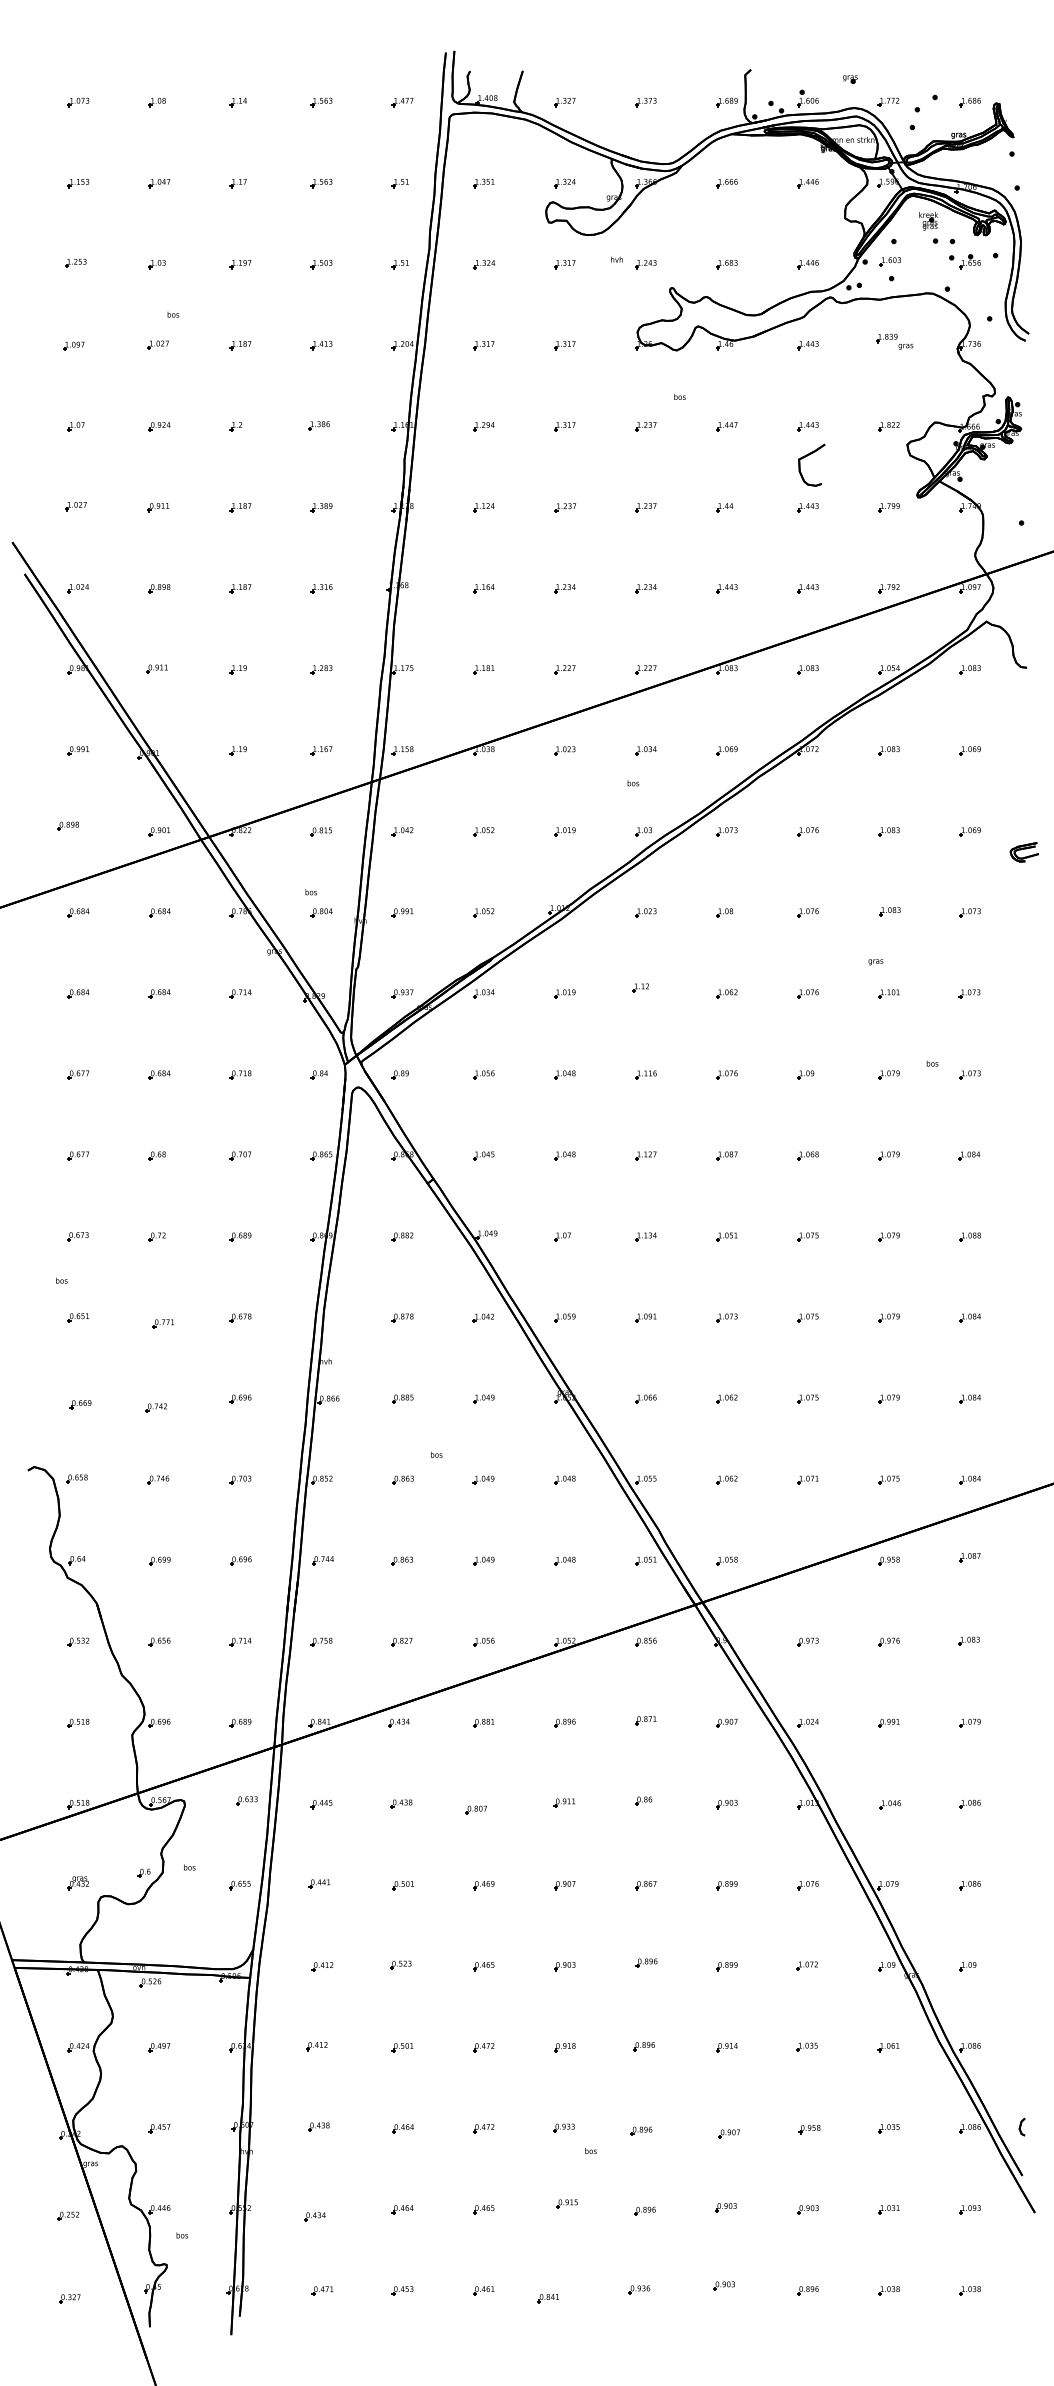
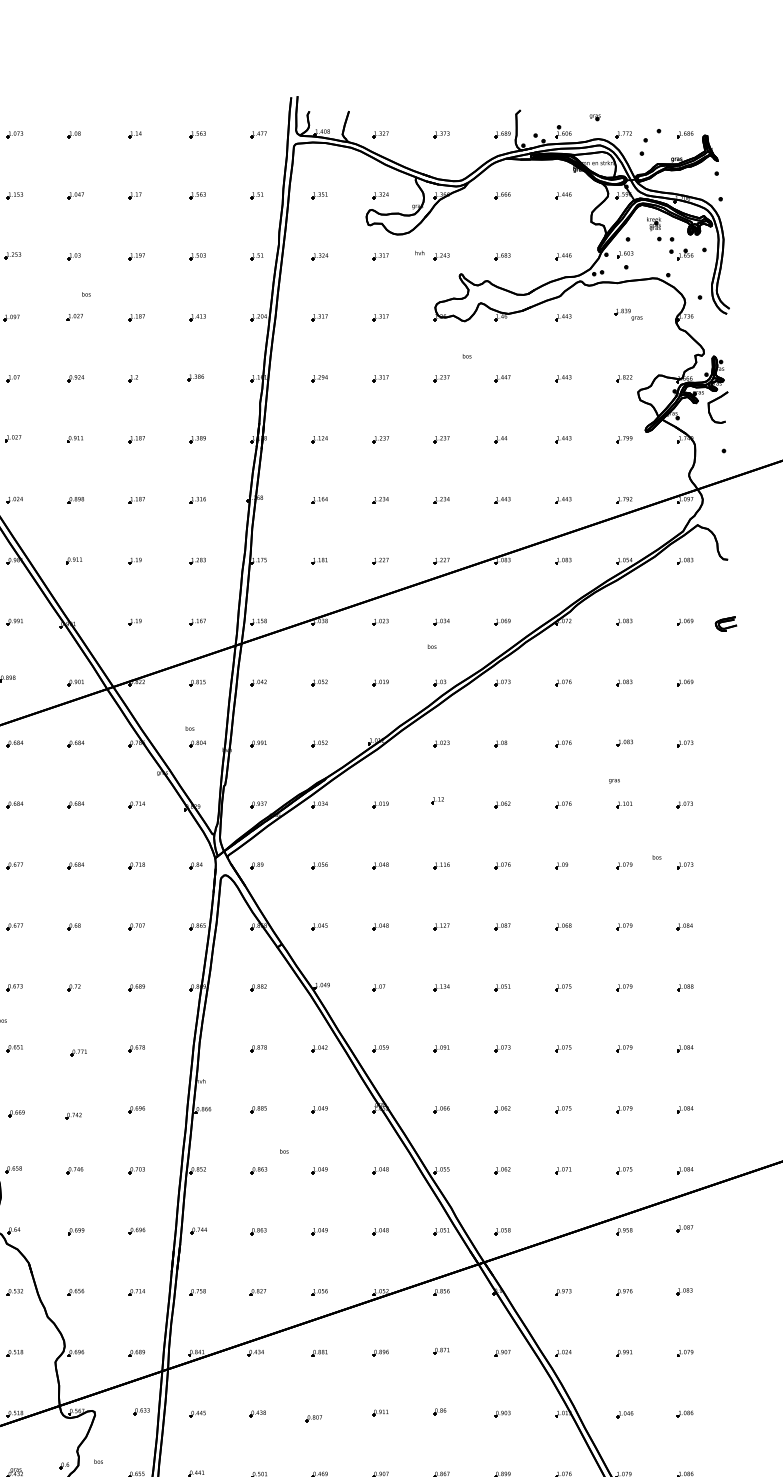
part: (807, 456) -> (714, 400), moved
part: (1023, 852) -> (725, 624), moved

